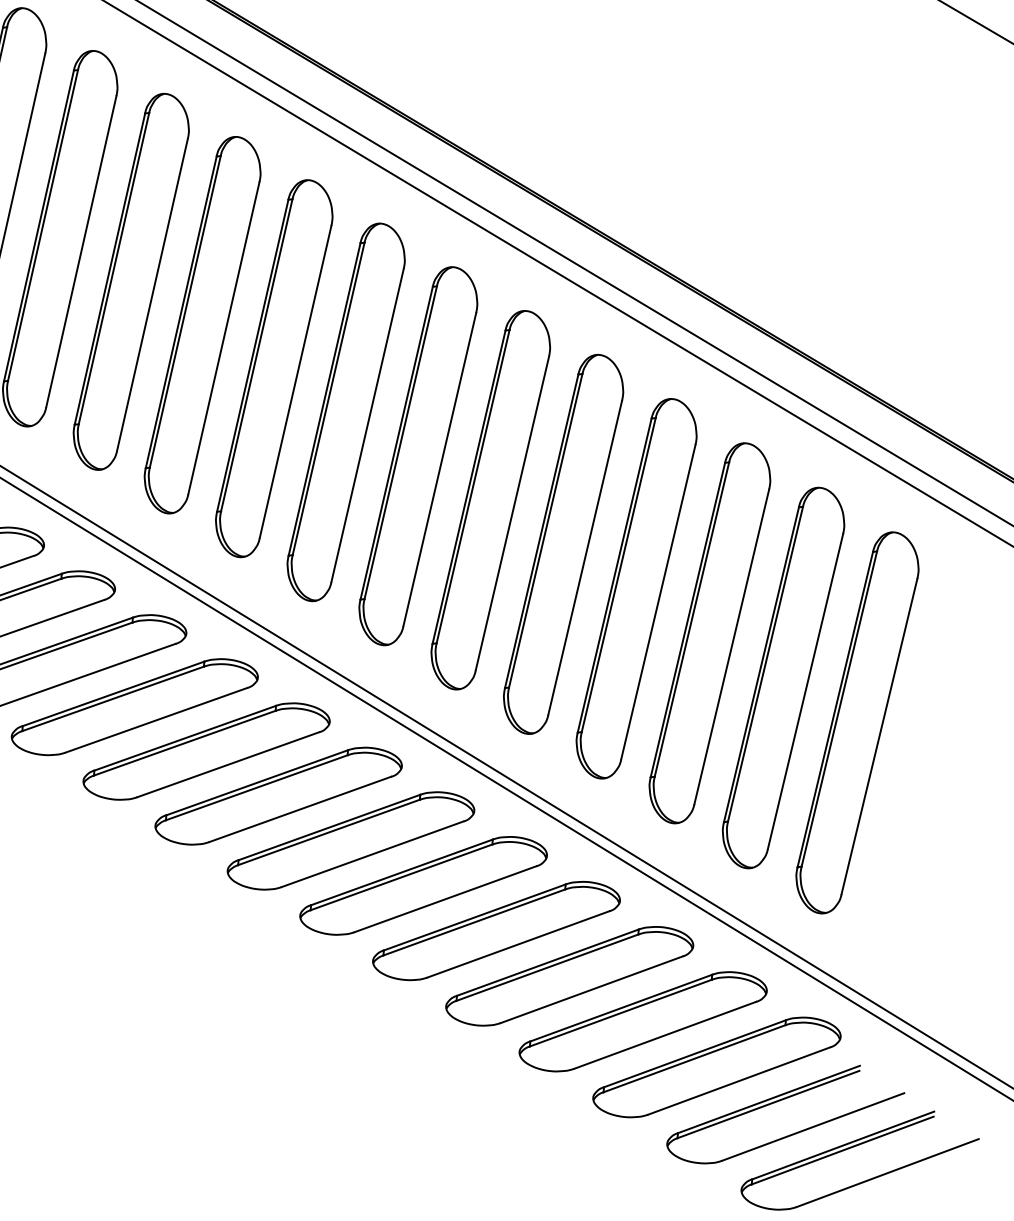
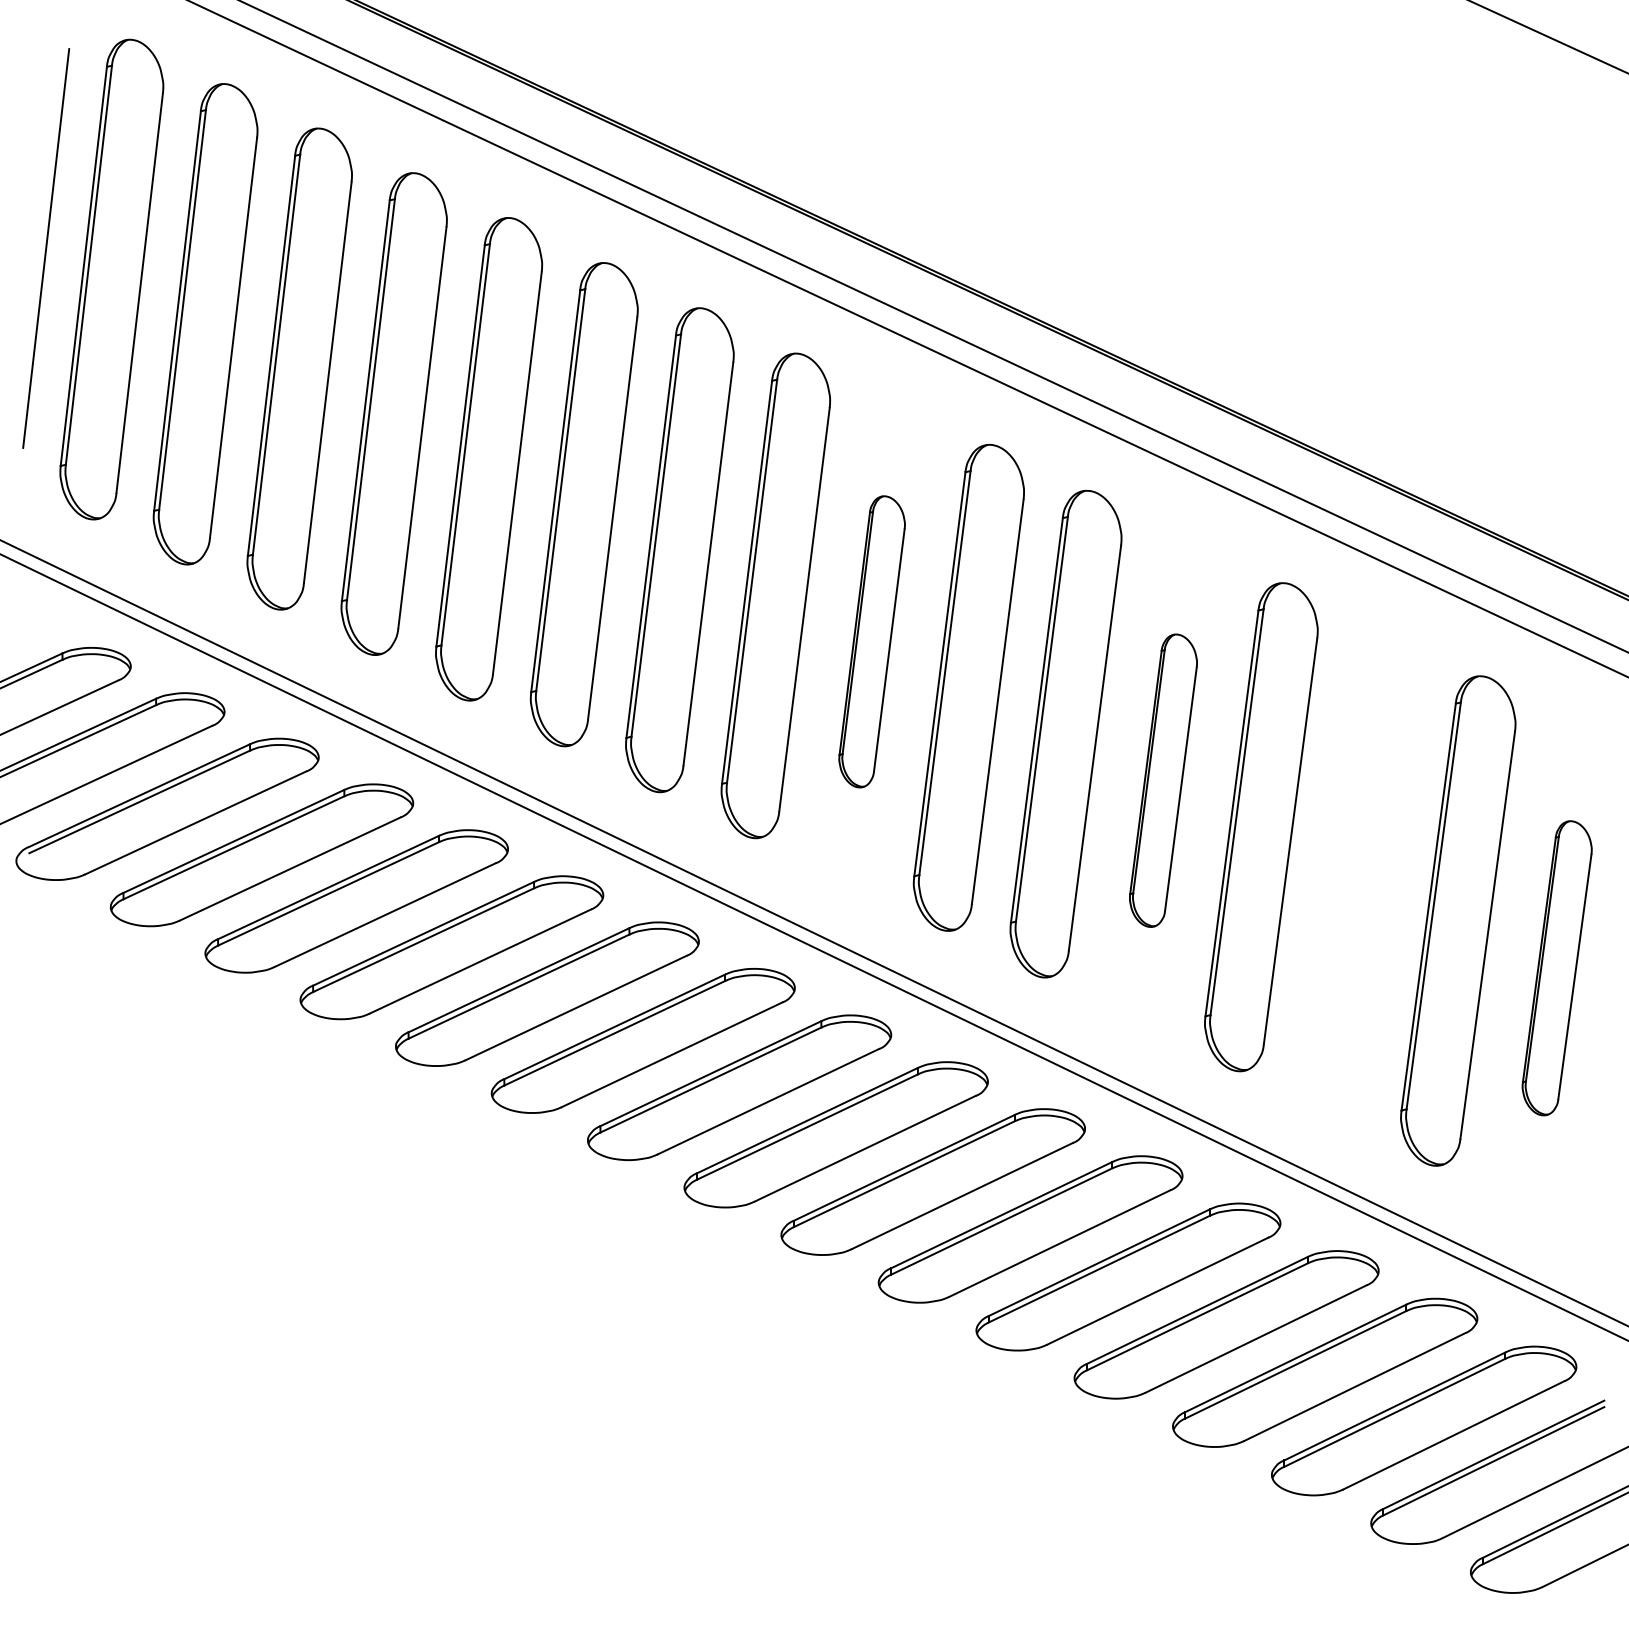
part: (345, 412) -> (871, 641), size x0.6
part: (563, 544) -> (1163, 780), size x0.6
part: (709, 632) -> (1359, 873), removed
part: (856, 723) -> (1556, 968), size x0.6

